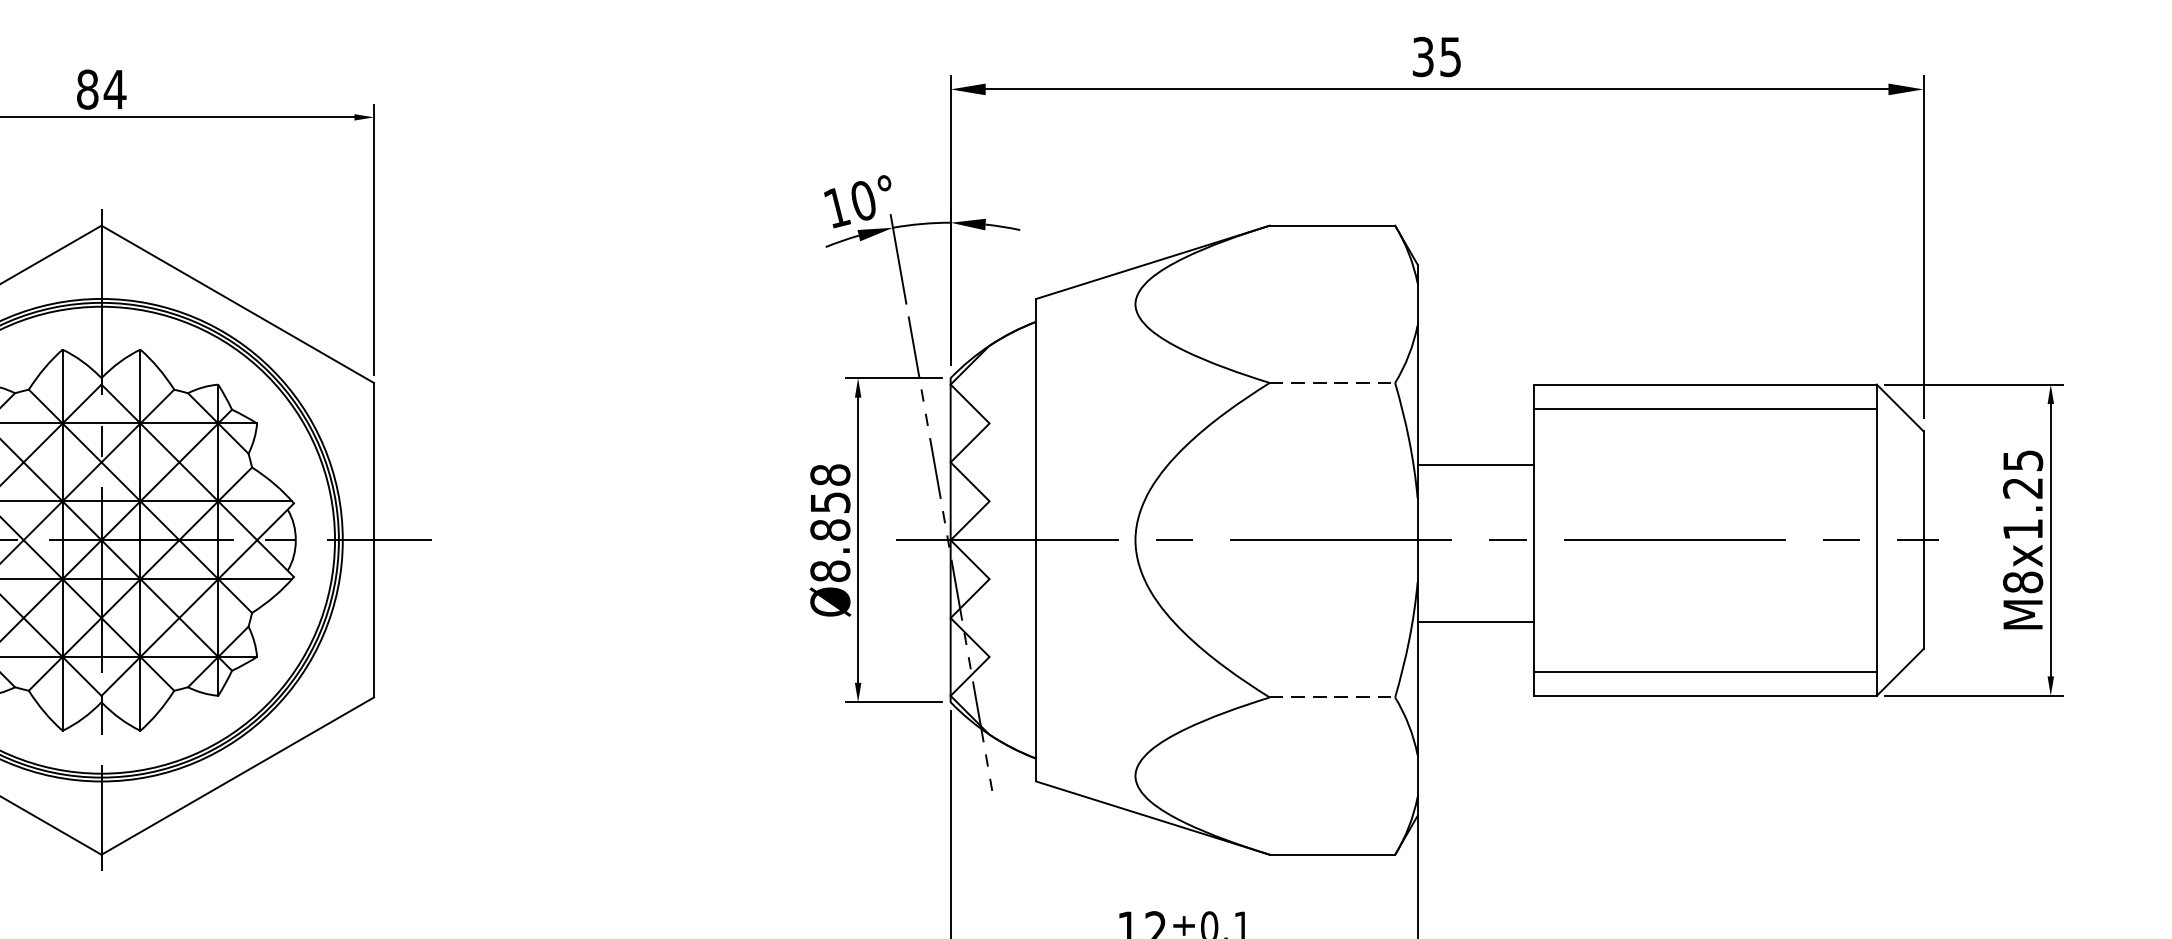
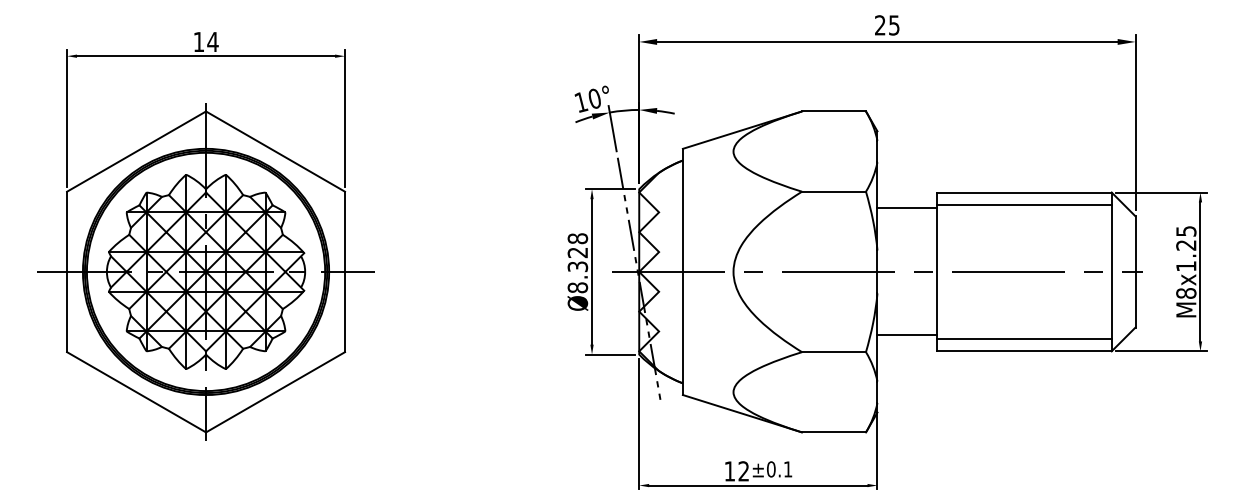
text: (1423, 57) -> (880, 25), 35 -> 25
text: (86, 88) -> (198, 41), 84 -> 14
line: (1333, 382) -> (834, 191), dashed -> solid
line: (1476, 464) -> (907, 208), moved
text: (829, 515) -> (577, 259), Ø8.858 -> Ø8.328
line: (1476, 621) -> (907, 335), moved
line: (1333, 698) -> (834, 352), dashed -> solid

